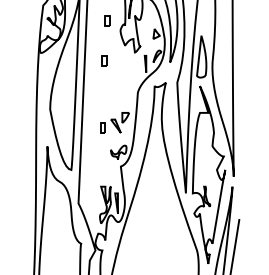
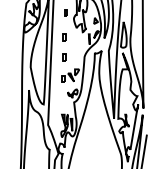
part: (105, 93) -> (64, 57), added

